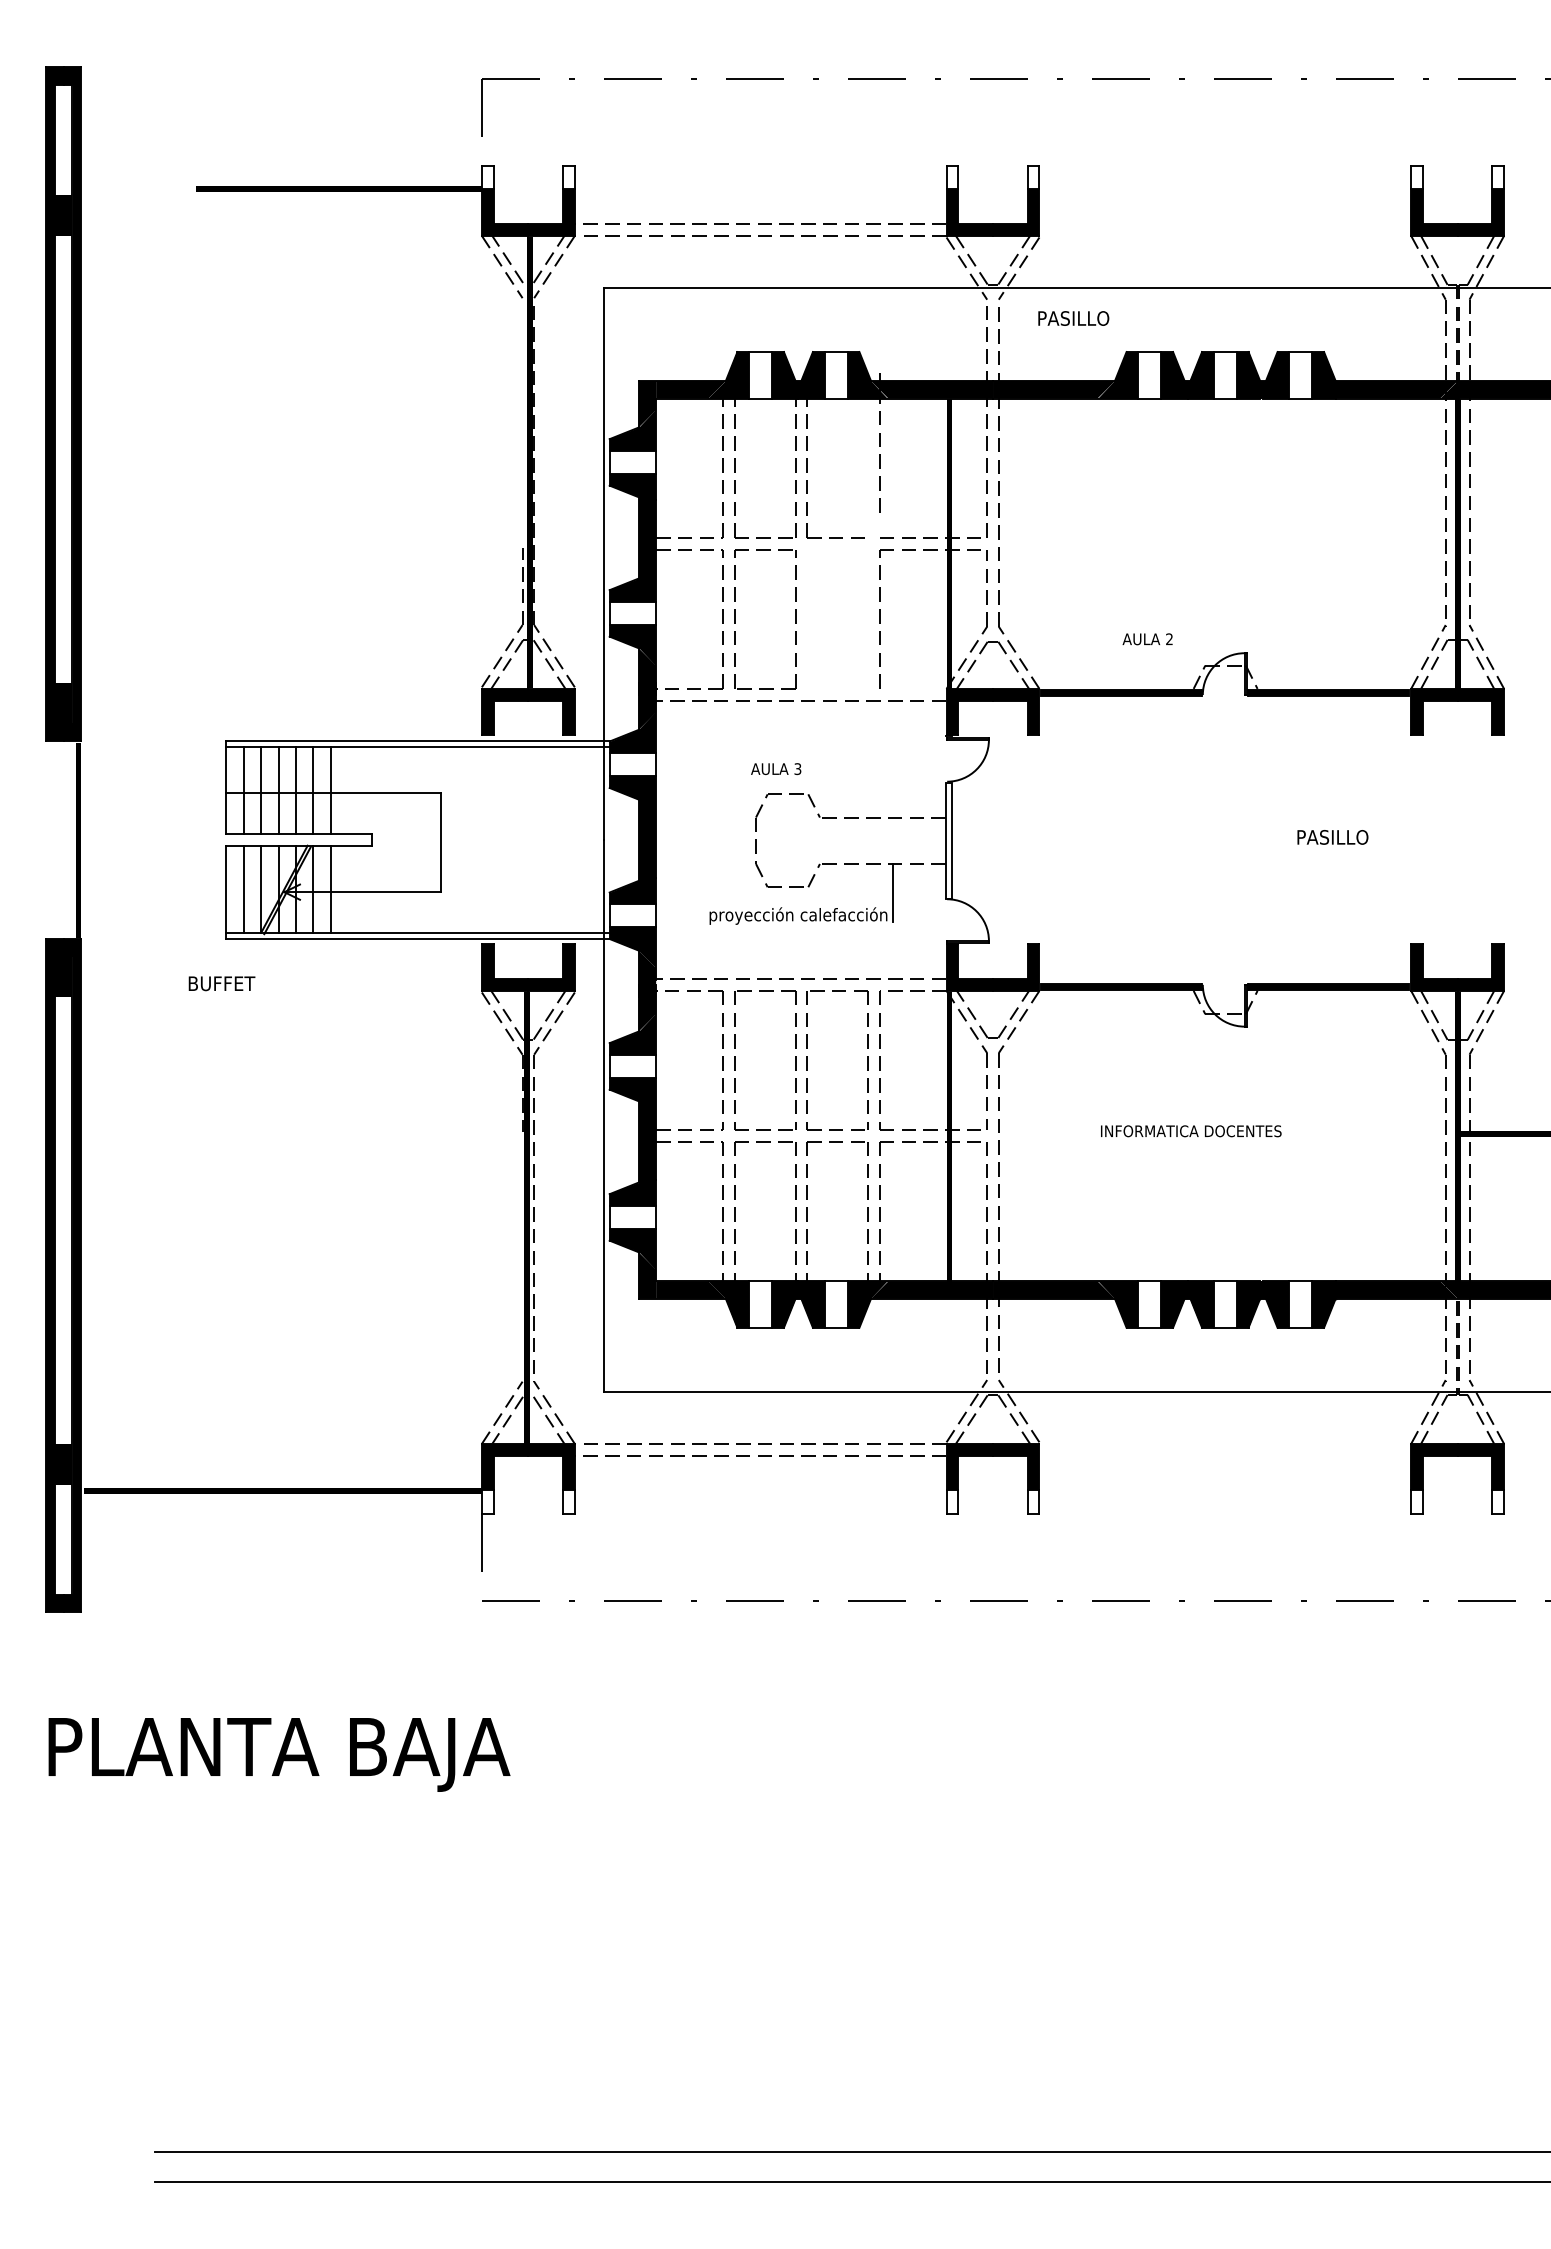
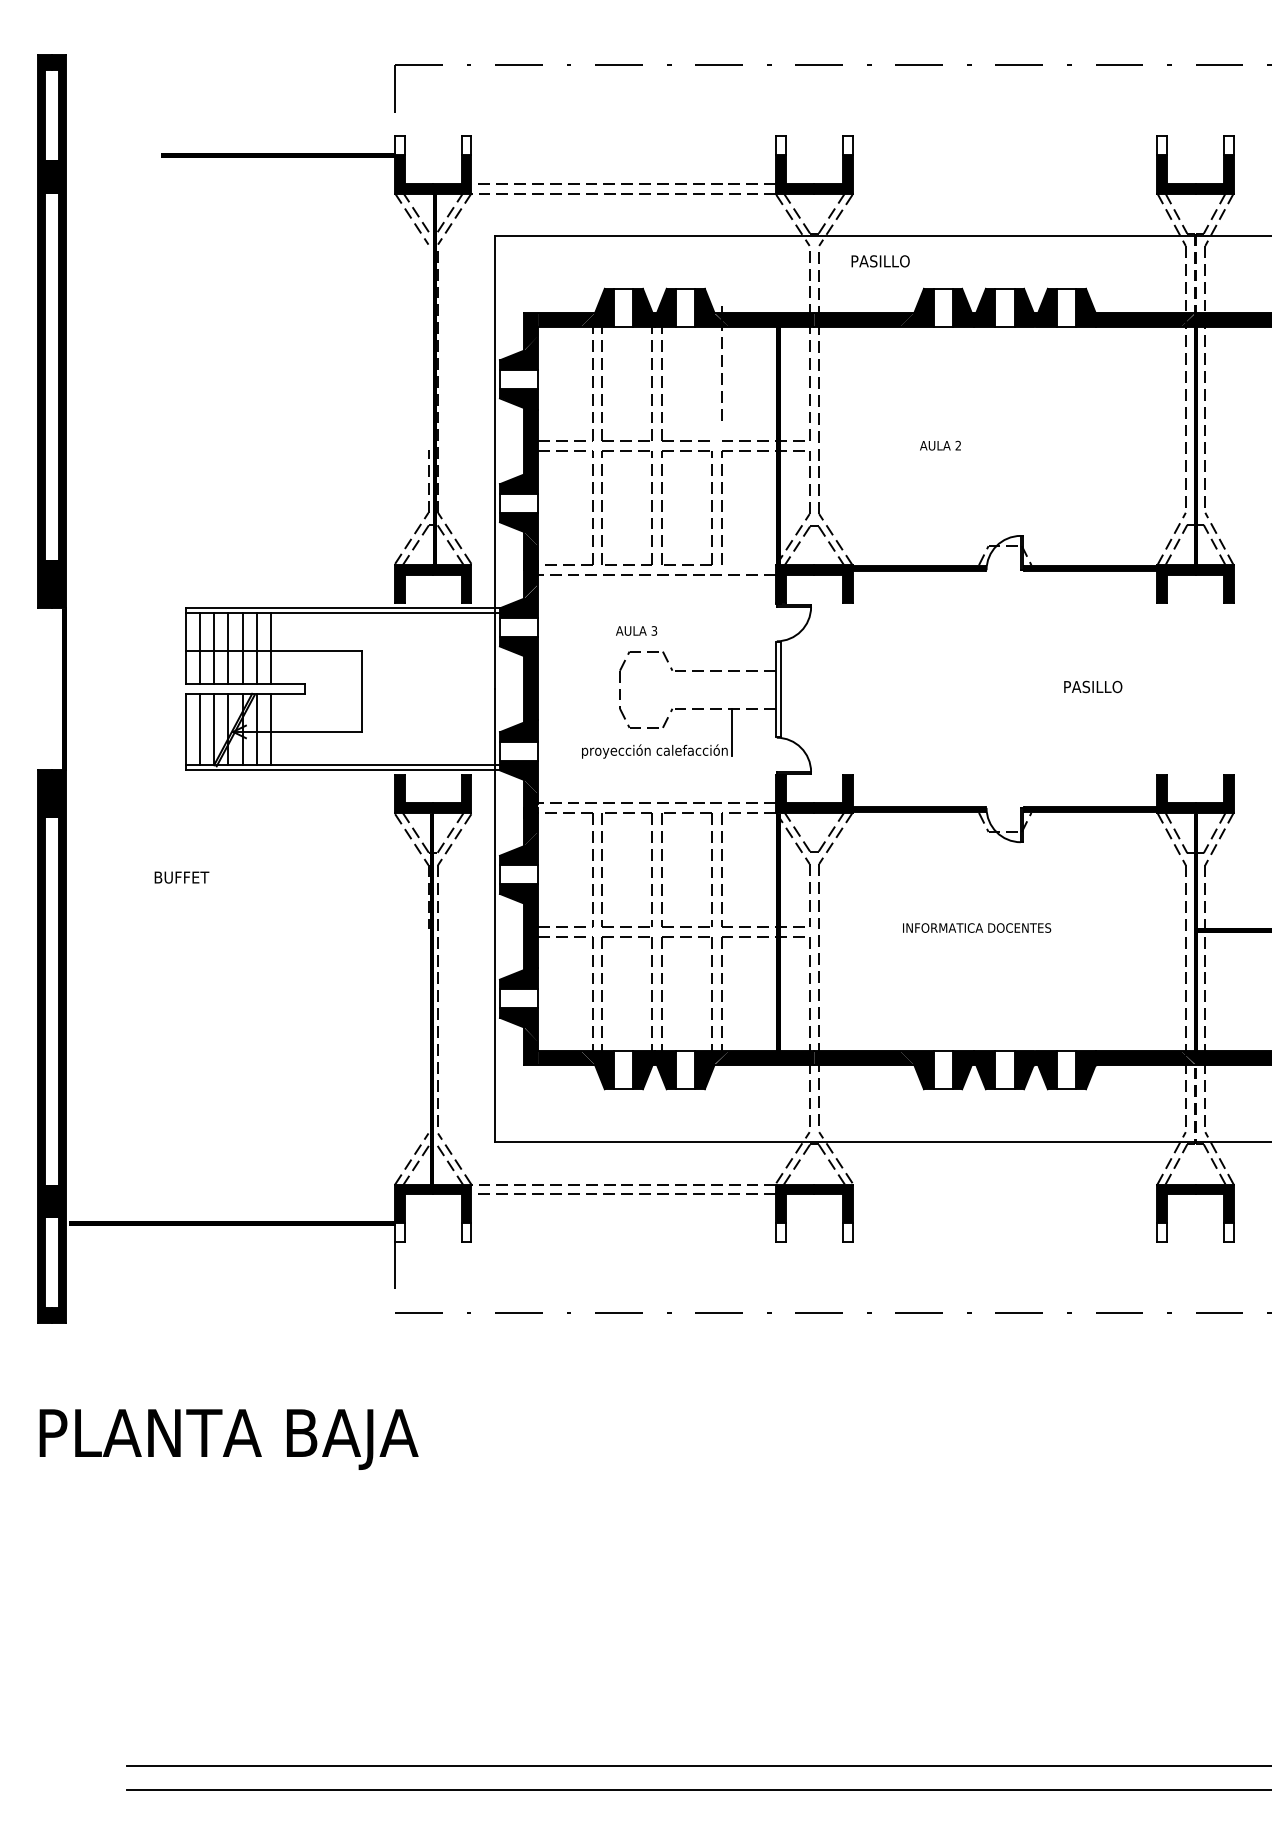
part: (807, 619) -> (662, 508), added
text: (1147, 639) -> (940, 445), moved
text: (221, 983) -> (181, 877), moved

